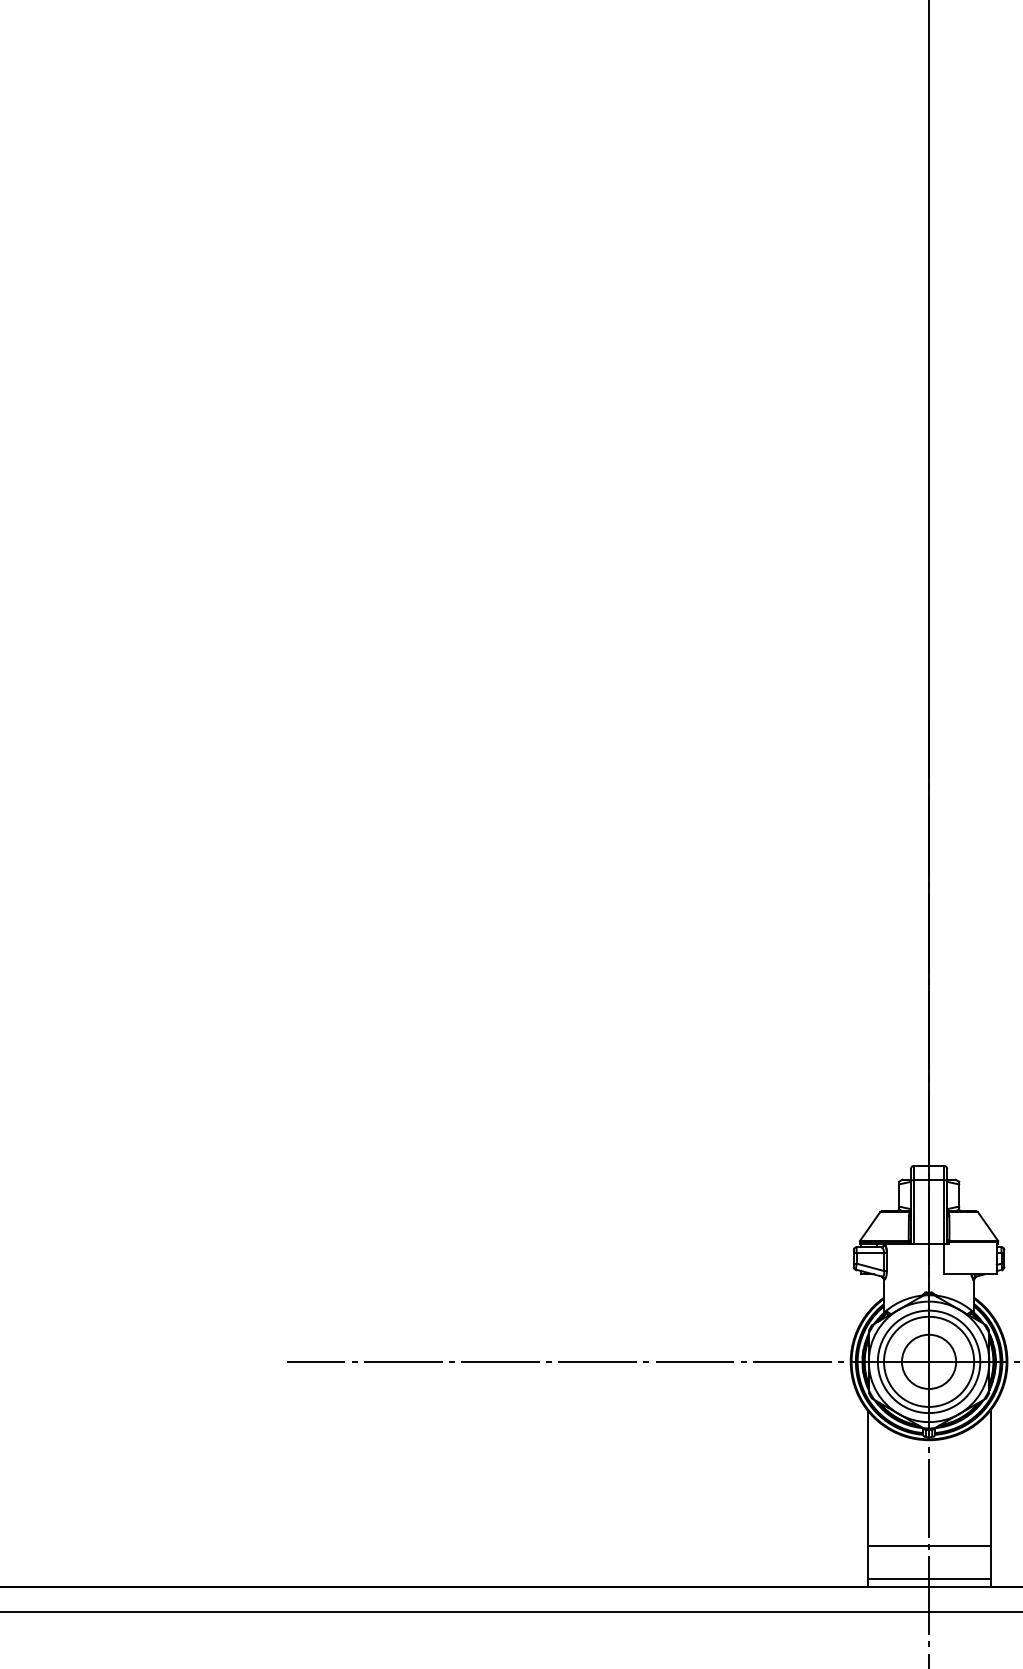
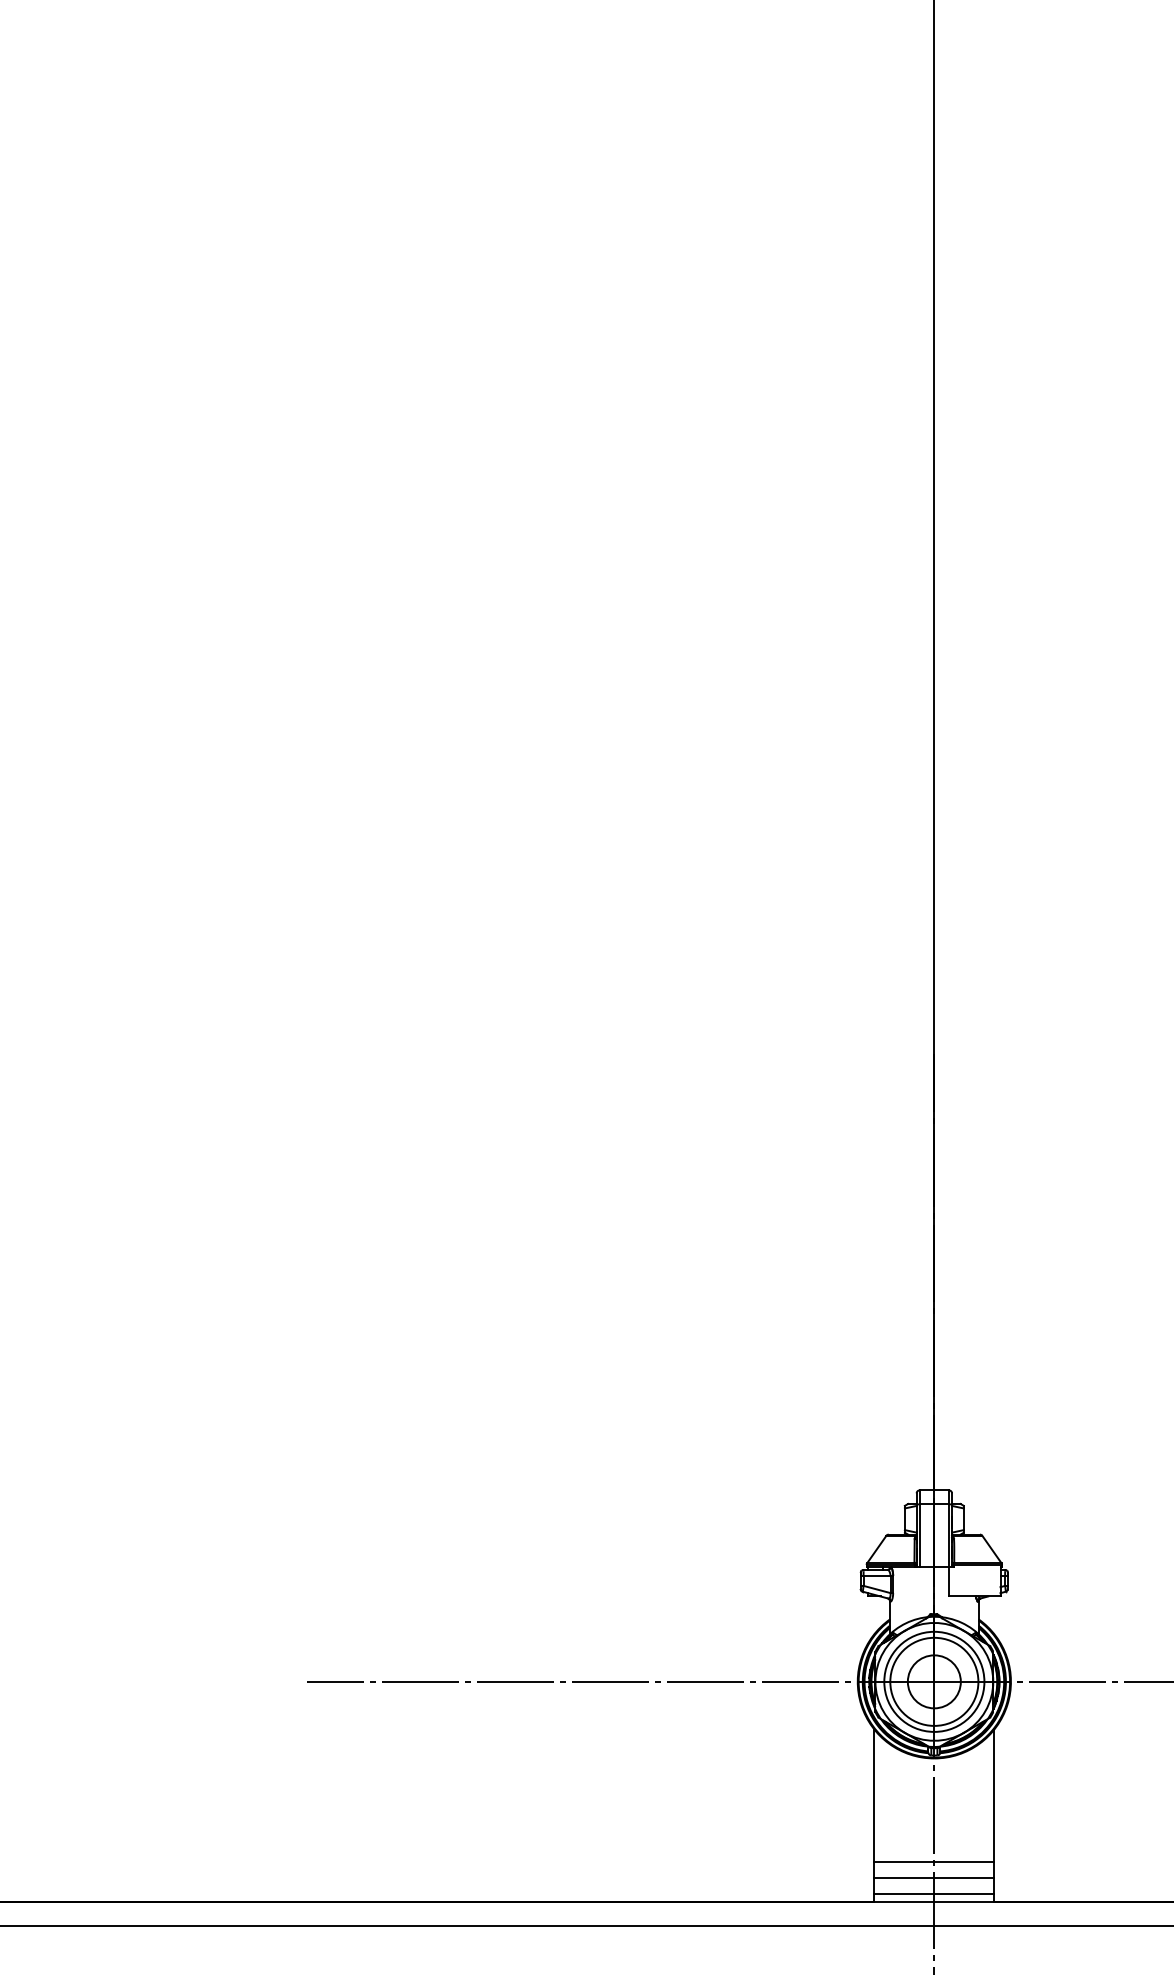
line: (929, 1563) -> (934, 1878), added

